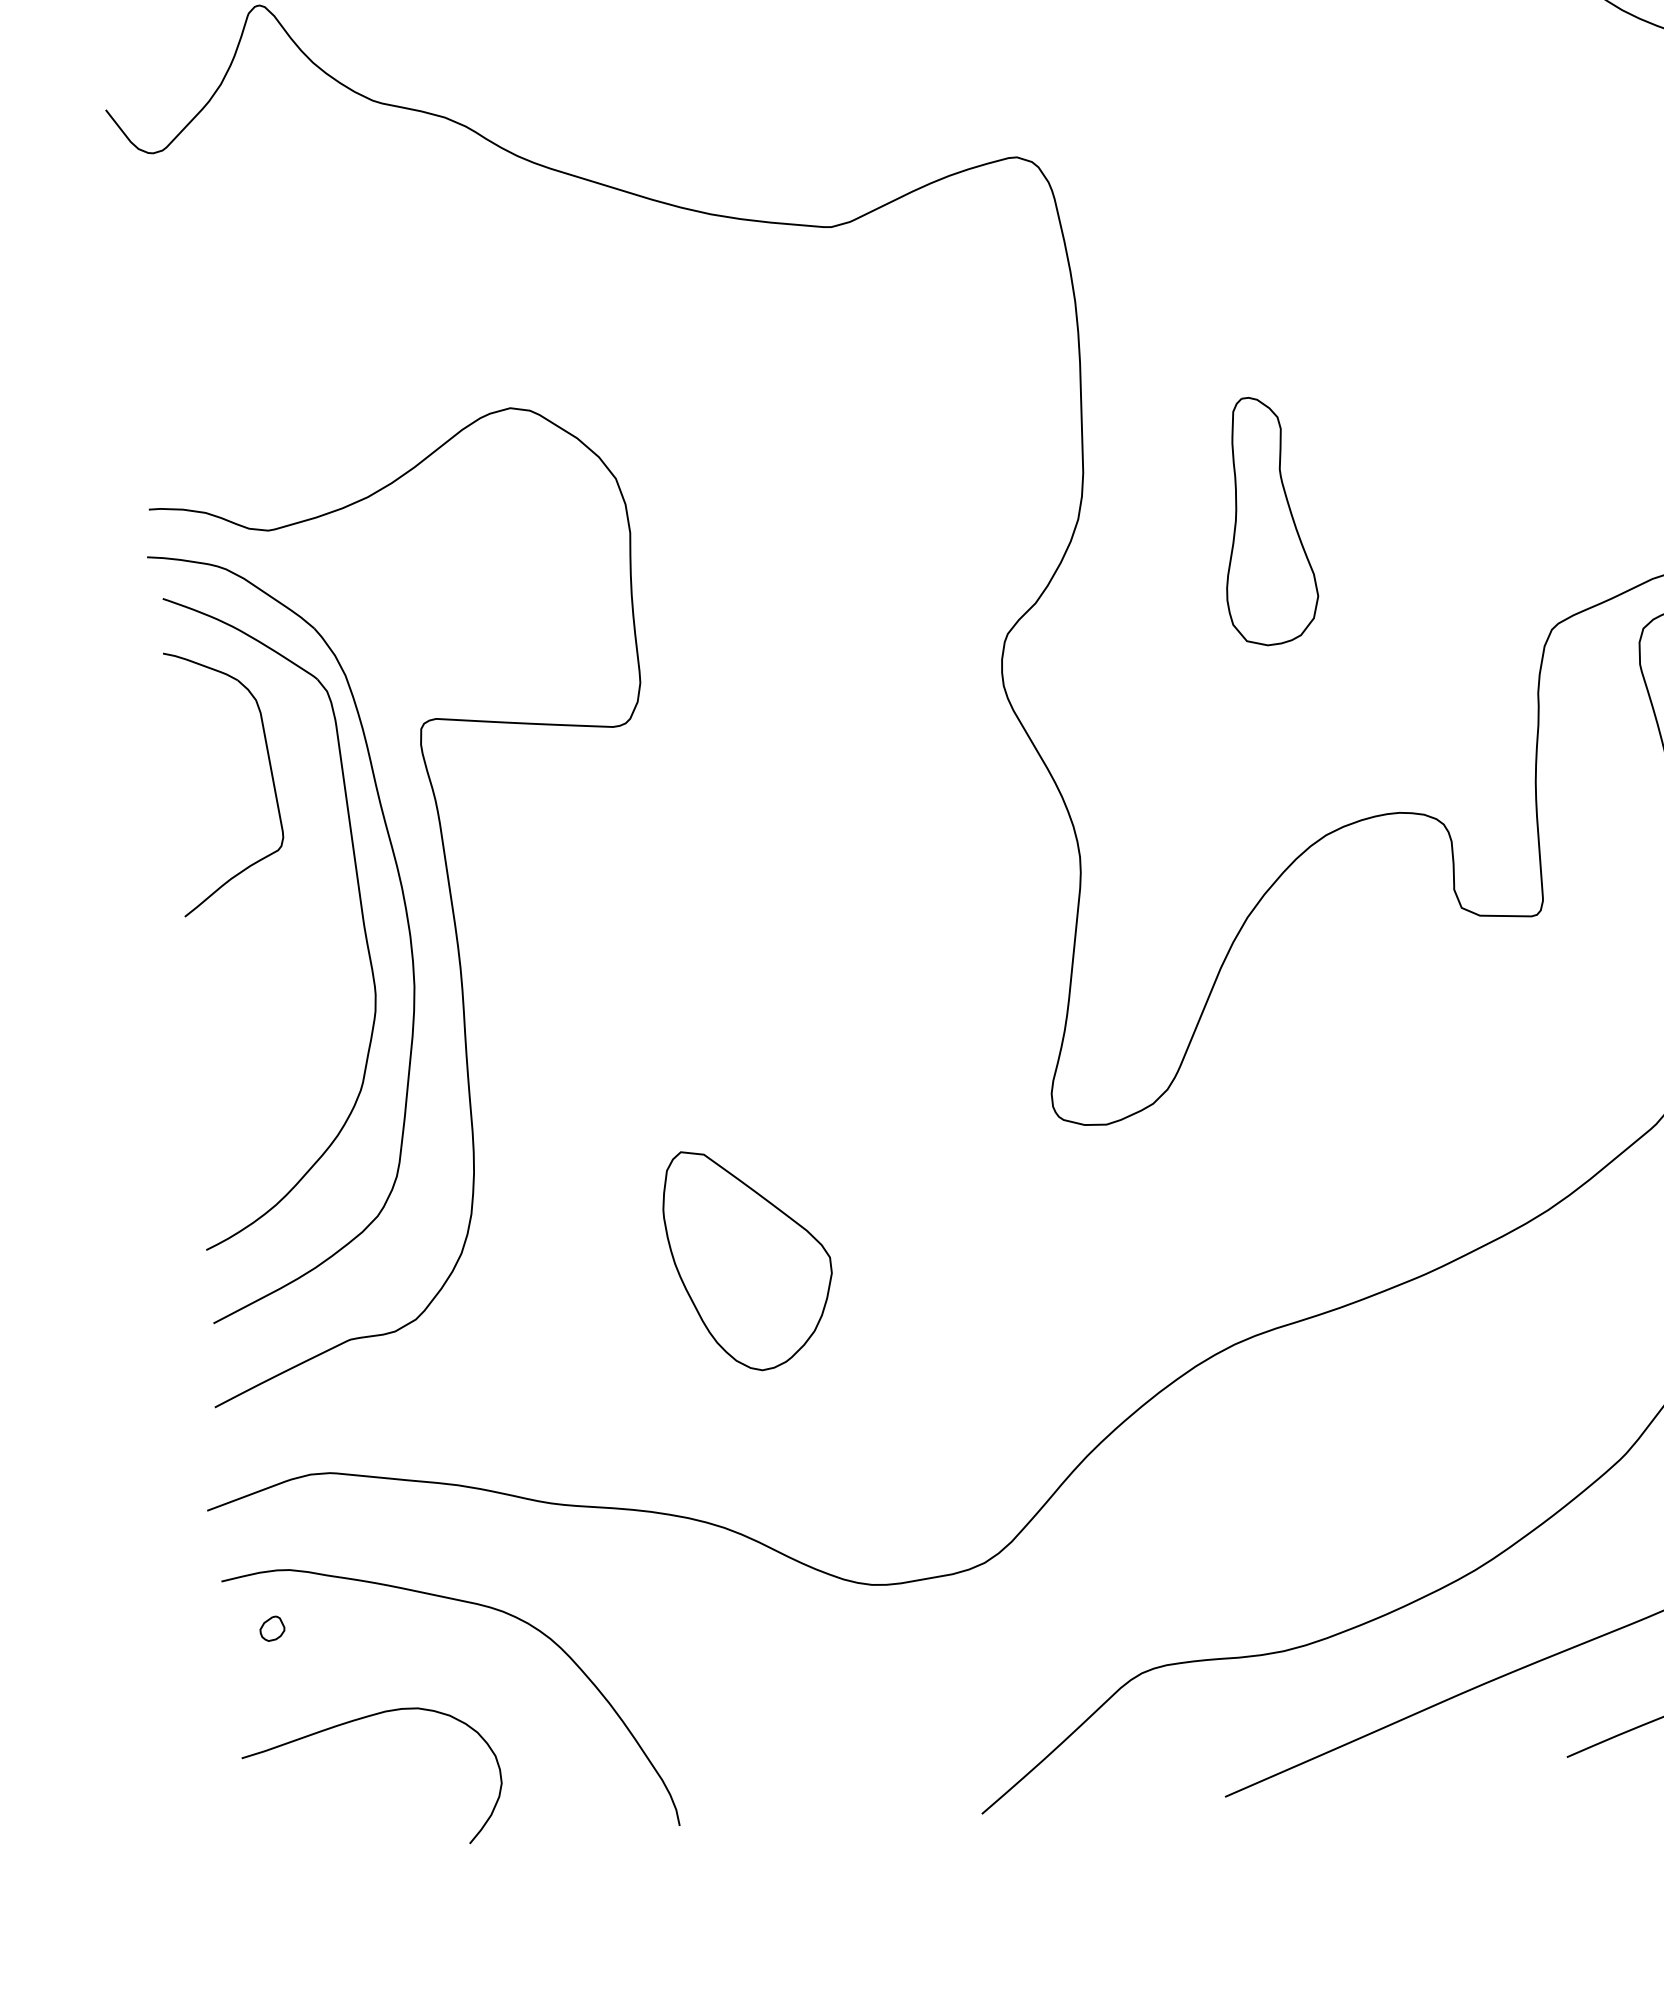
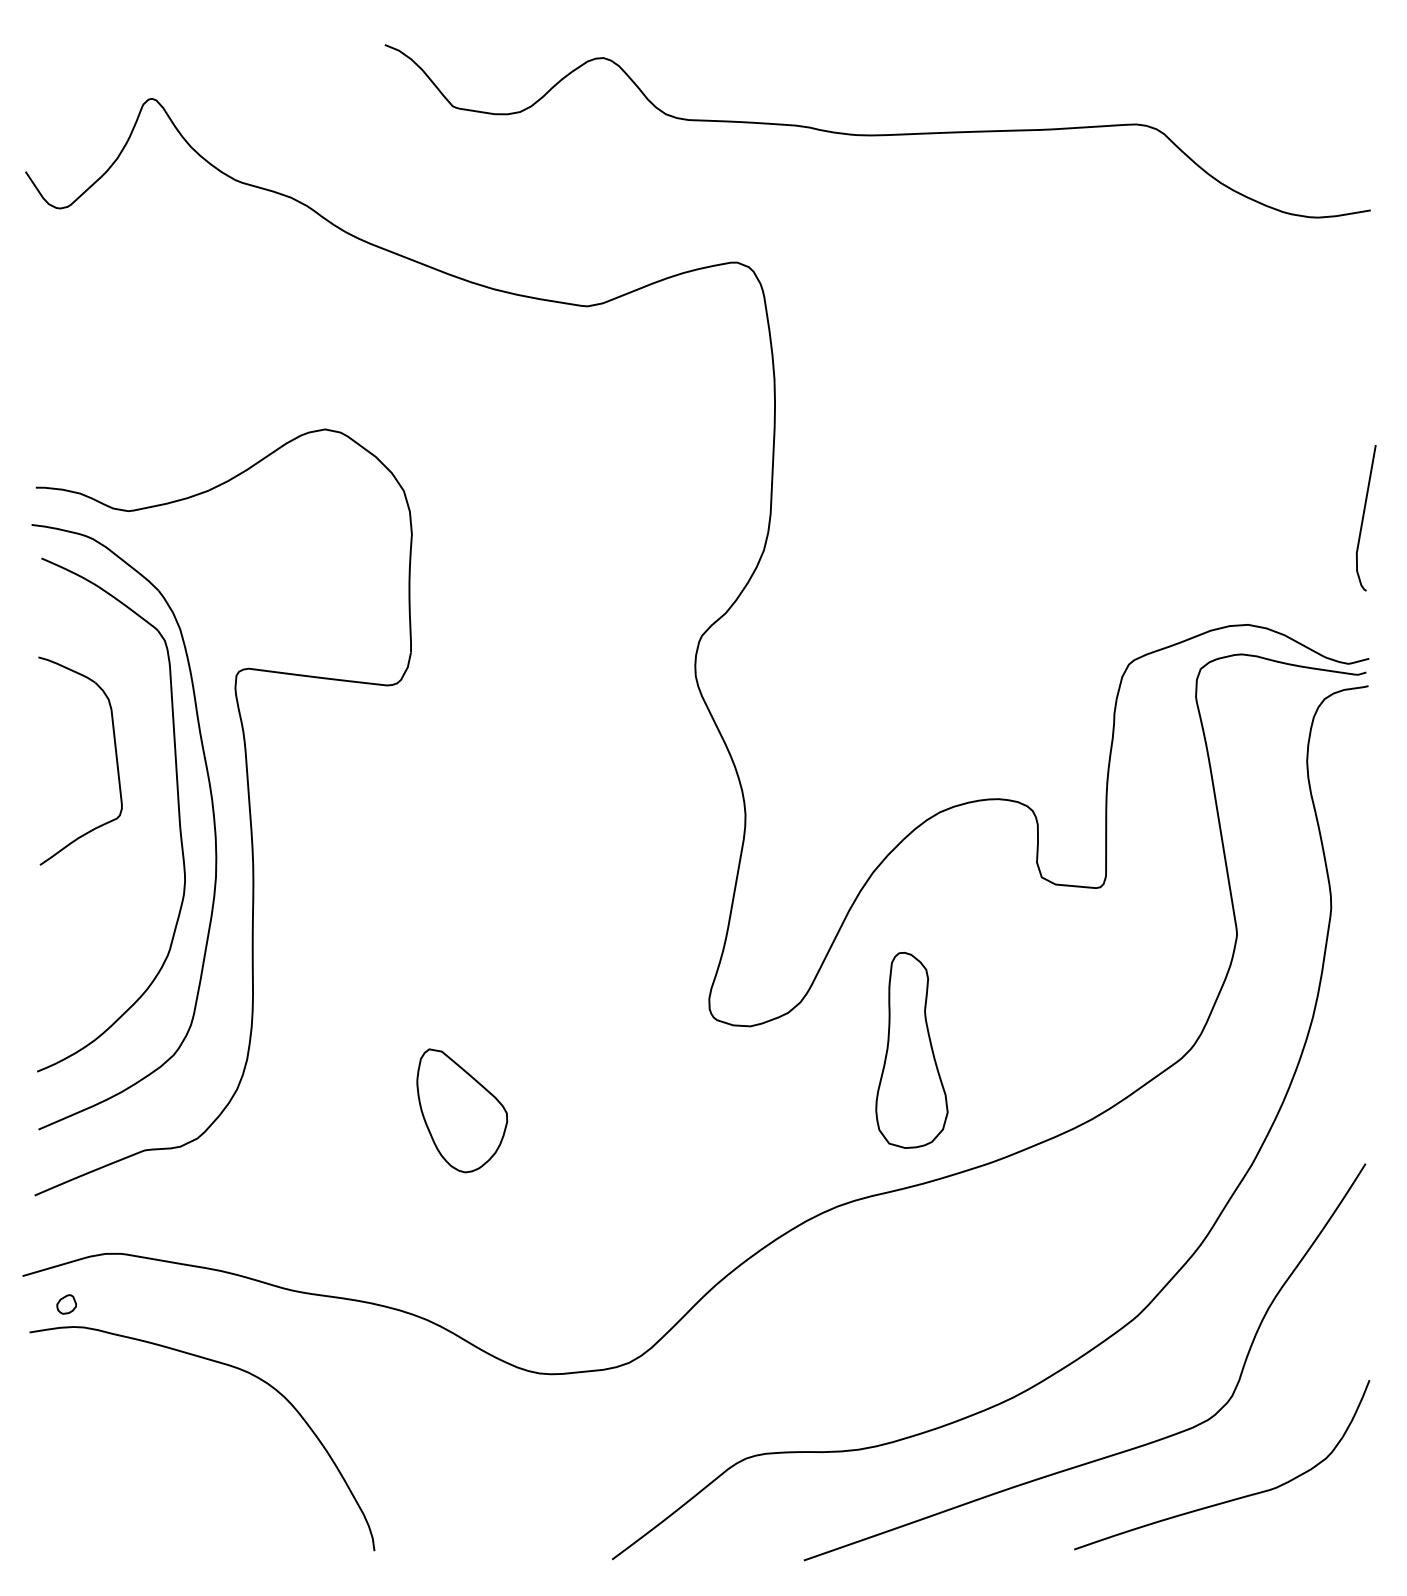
part: (1266, 521) -> (911, 1050), moved
part: (270, 773) -> (115, 757), moved
part: (749, 1258) -> (462, 1110), size x0.7
part: (272, 1628) -> (66, 1304), moved
curve: (354, 1722) -> (125, 1450), removed

